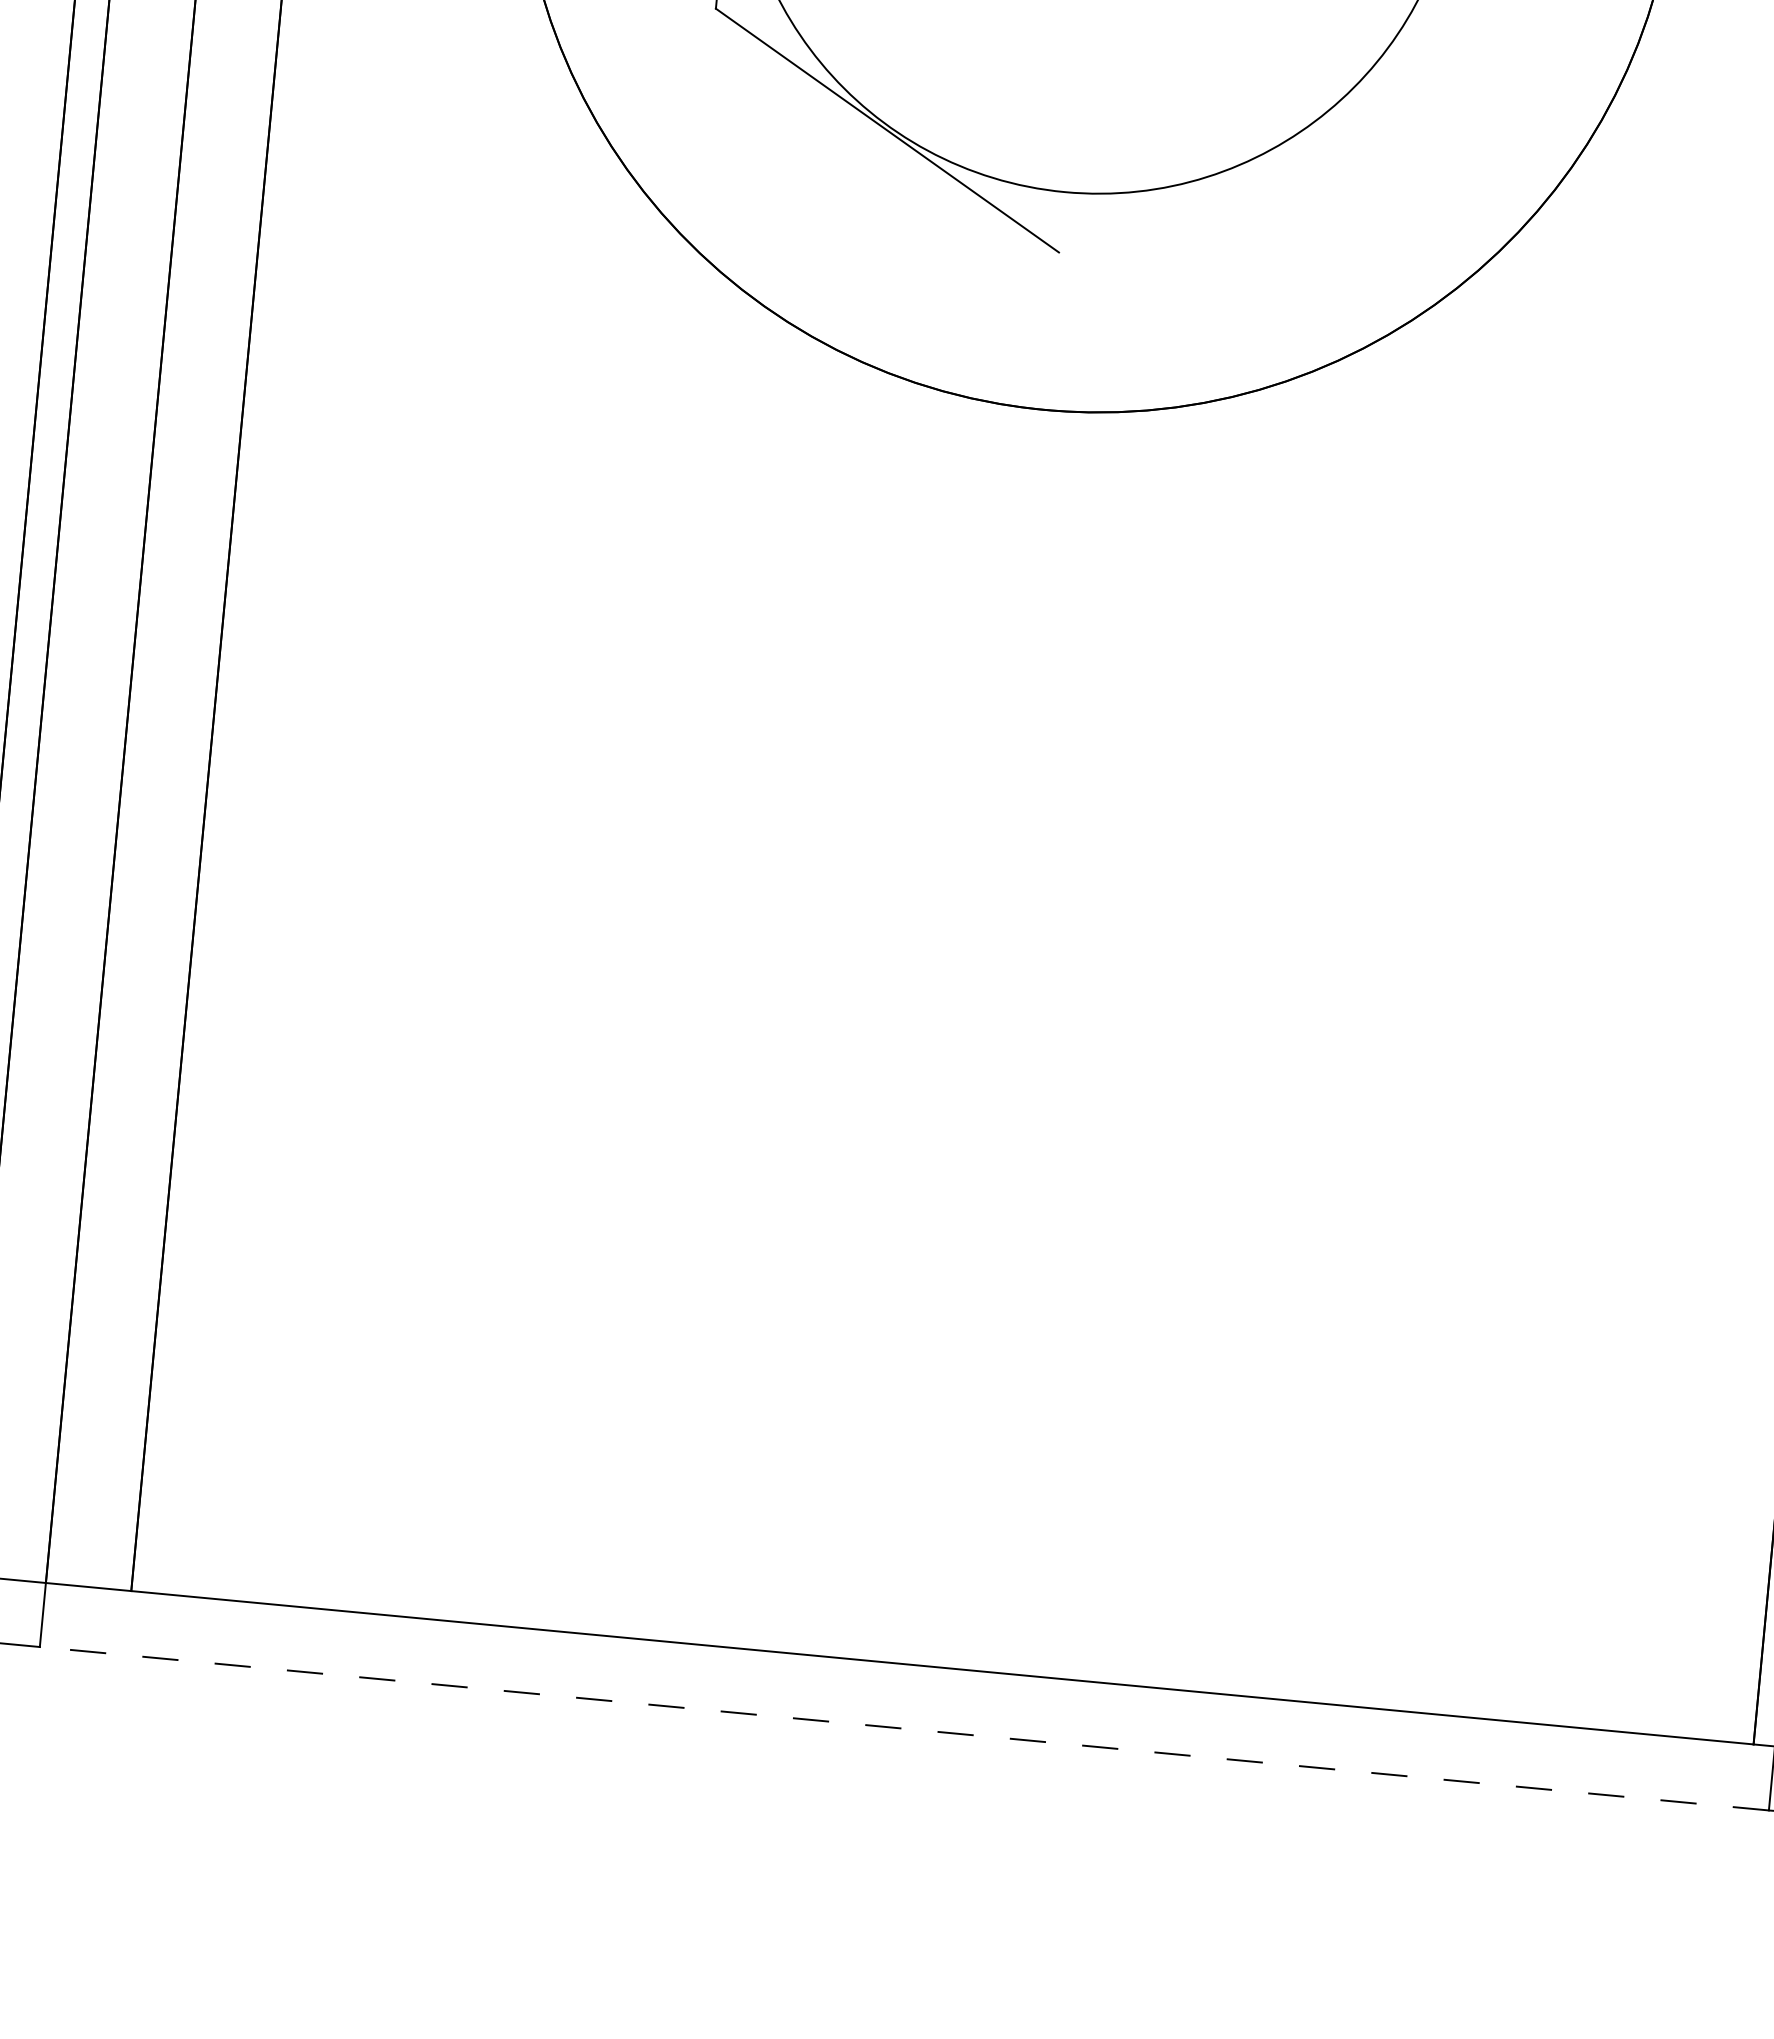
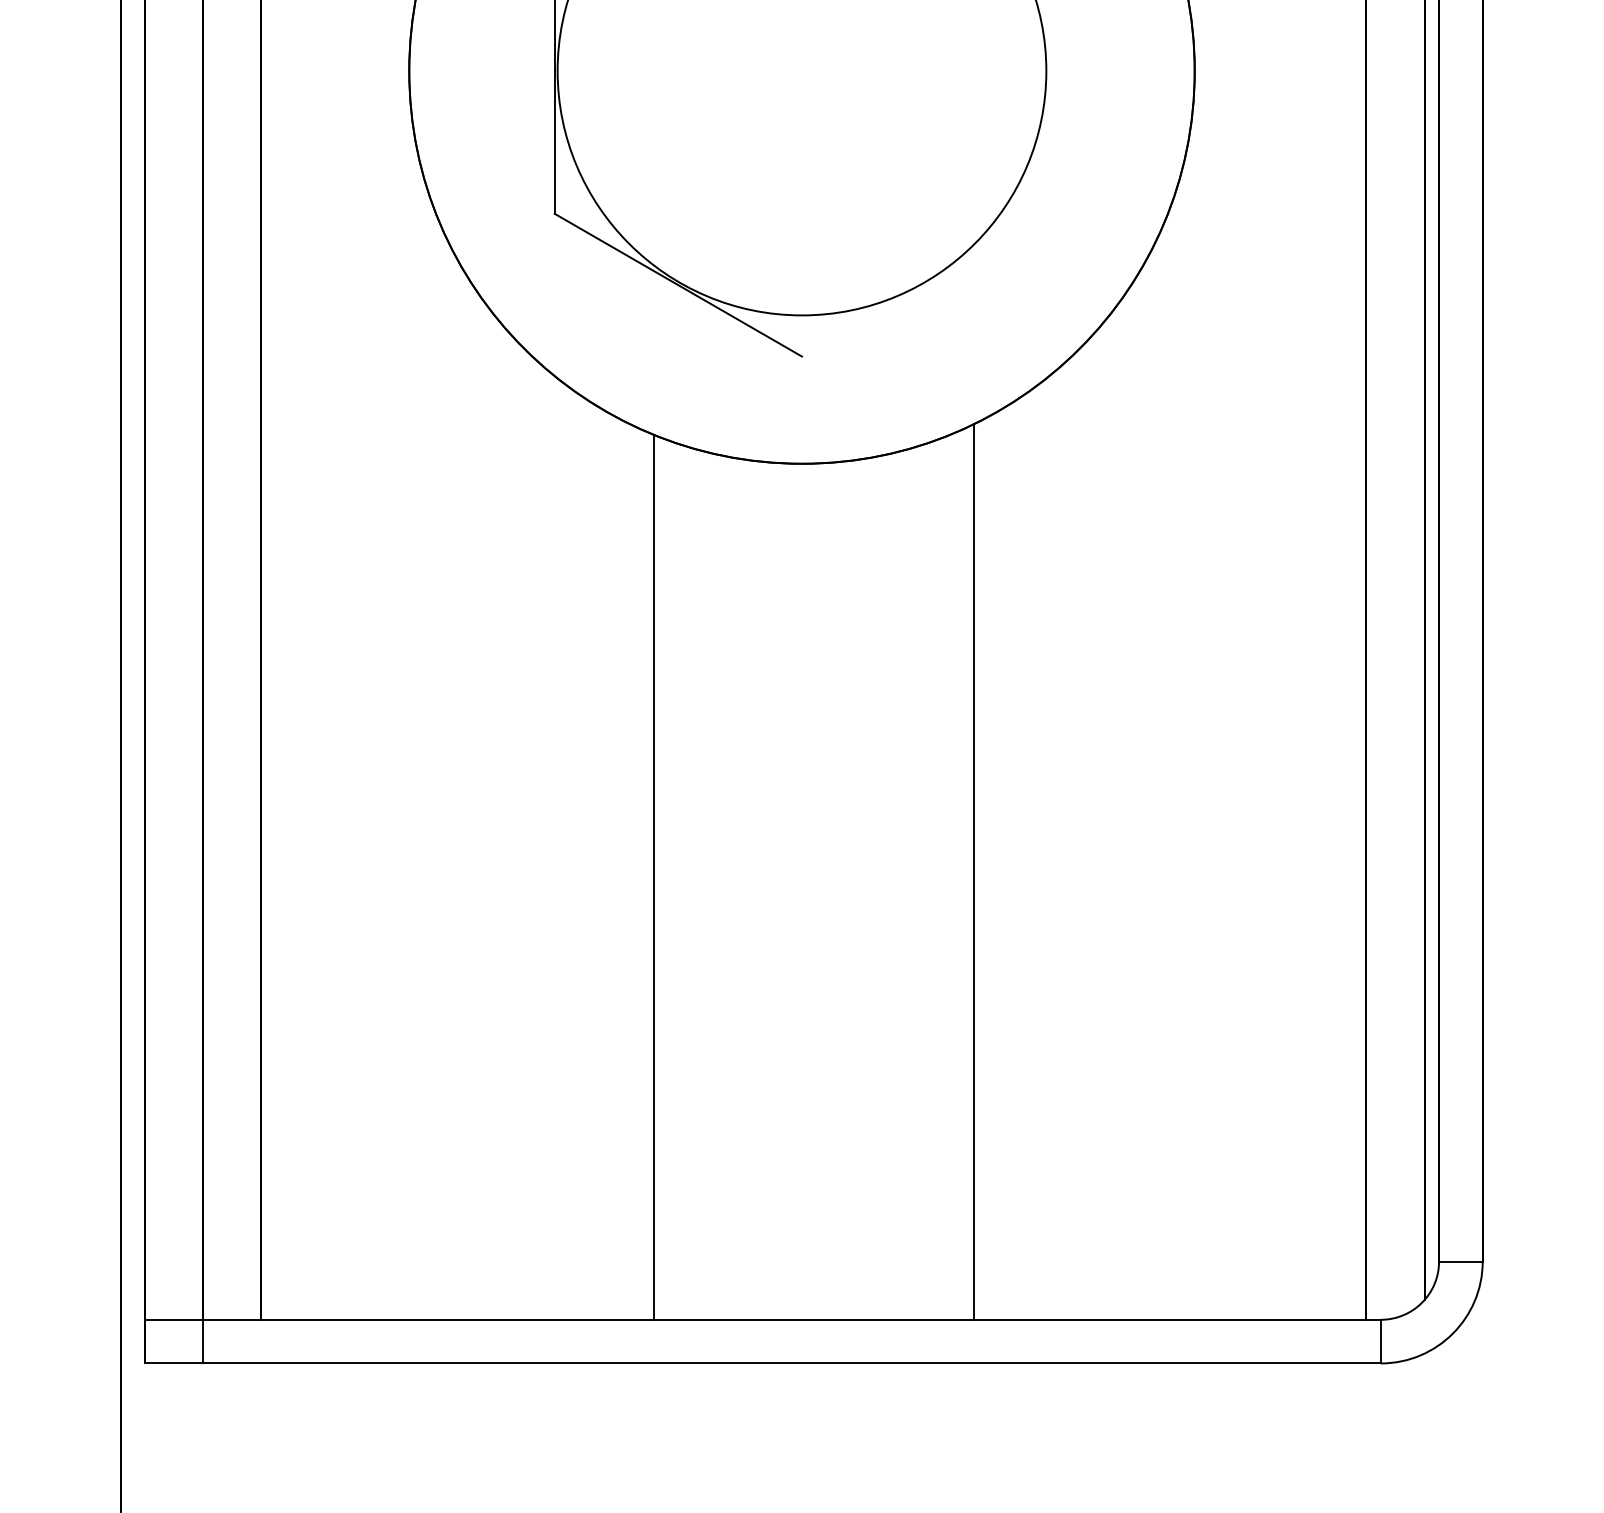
line: (768, 994) -> (653, 876), added
line: (1239, 1031) -> (973, 871), added
line: (903, 1728) -> (791, 1363), dashed -> solid

